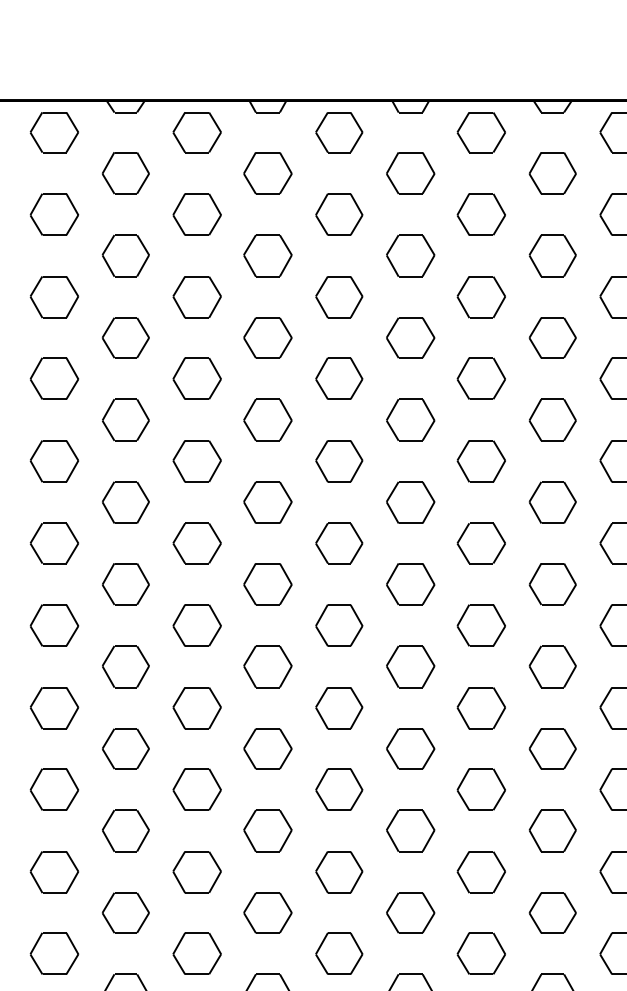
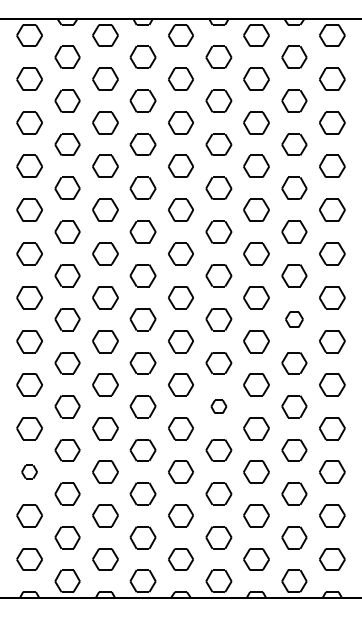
part: (552, 666) -> (294, 319), size x0.7
part: (409, 830) -> (218, 406), size x0.6
part: (54, 952) -> (29, 471), size x0.6

